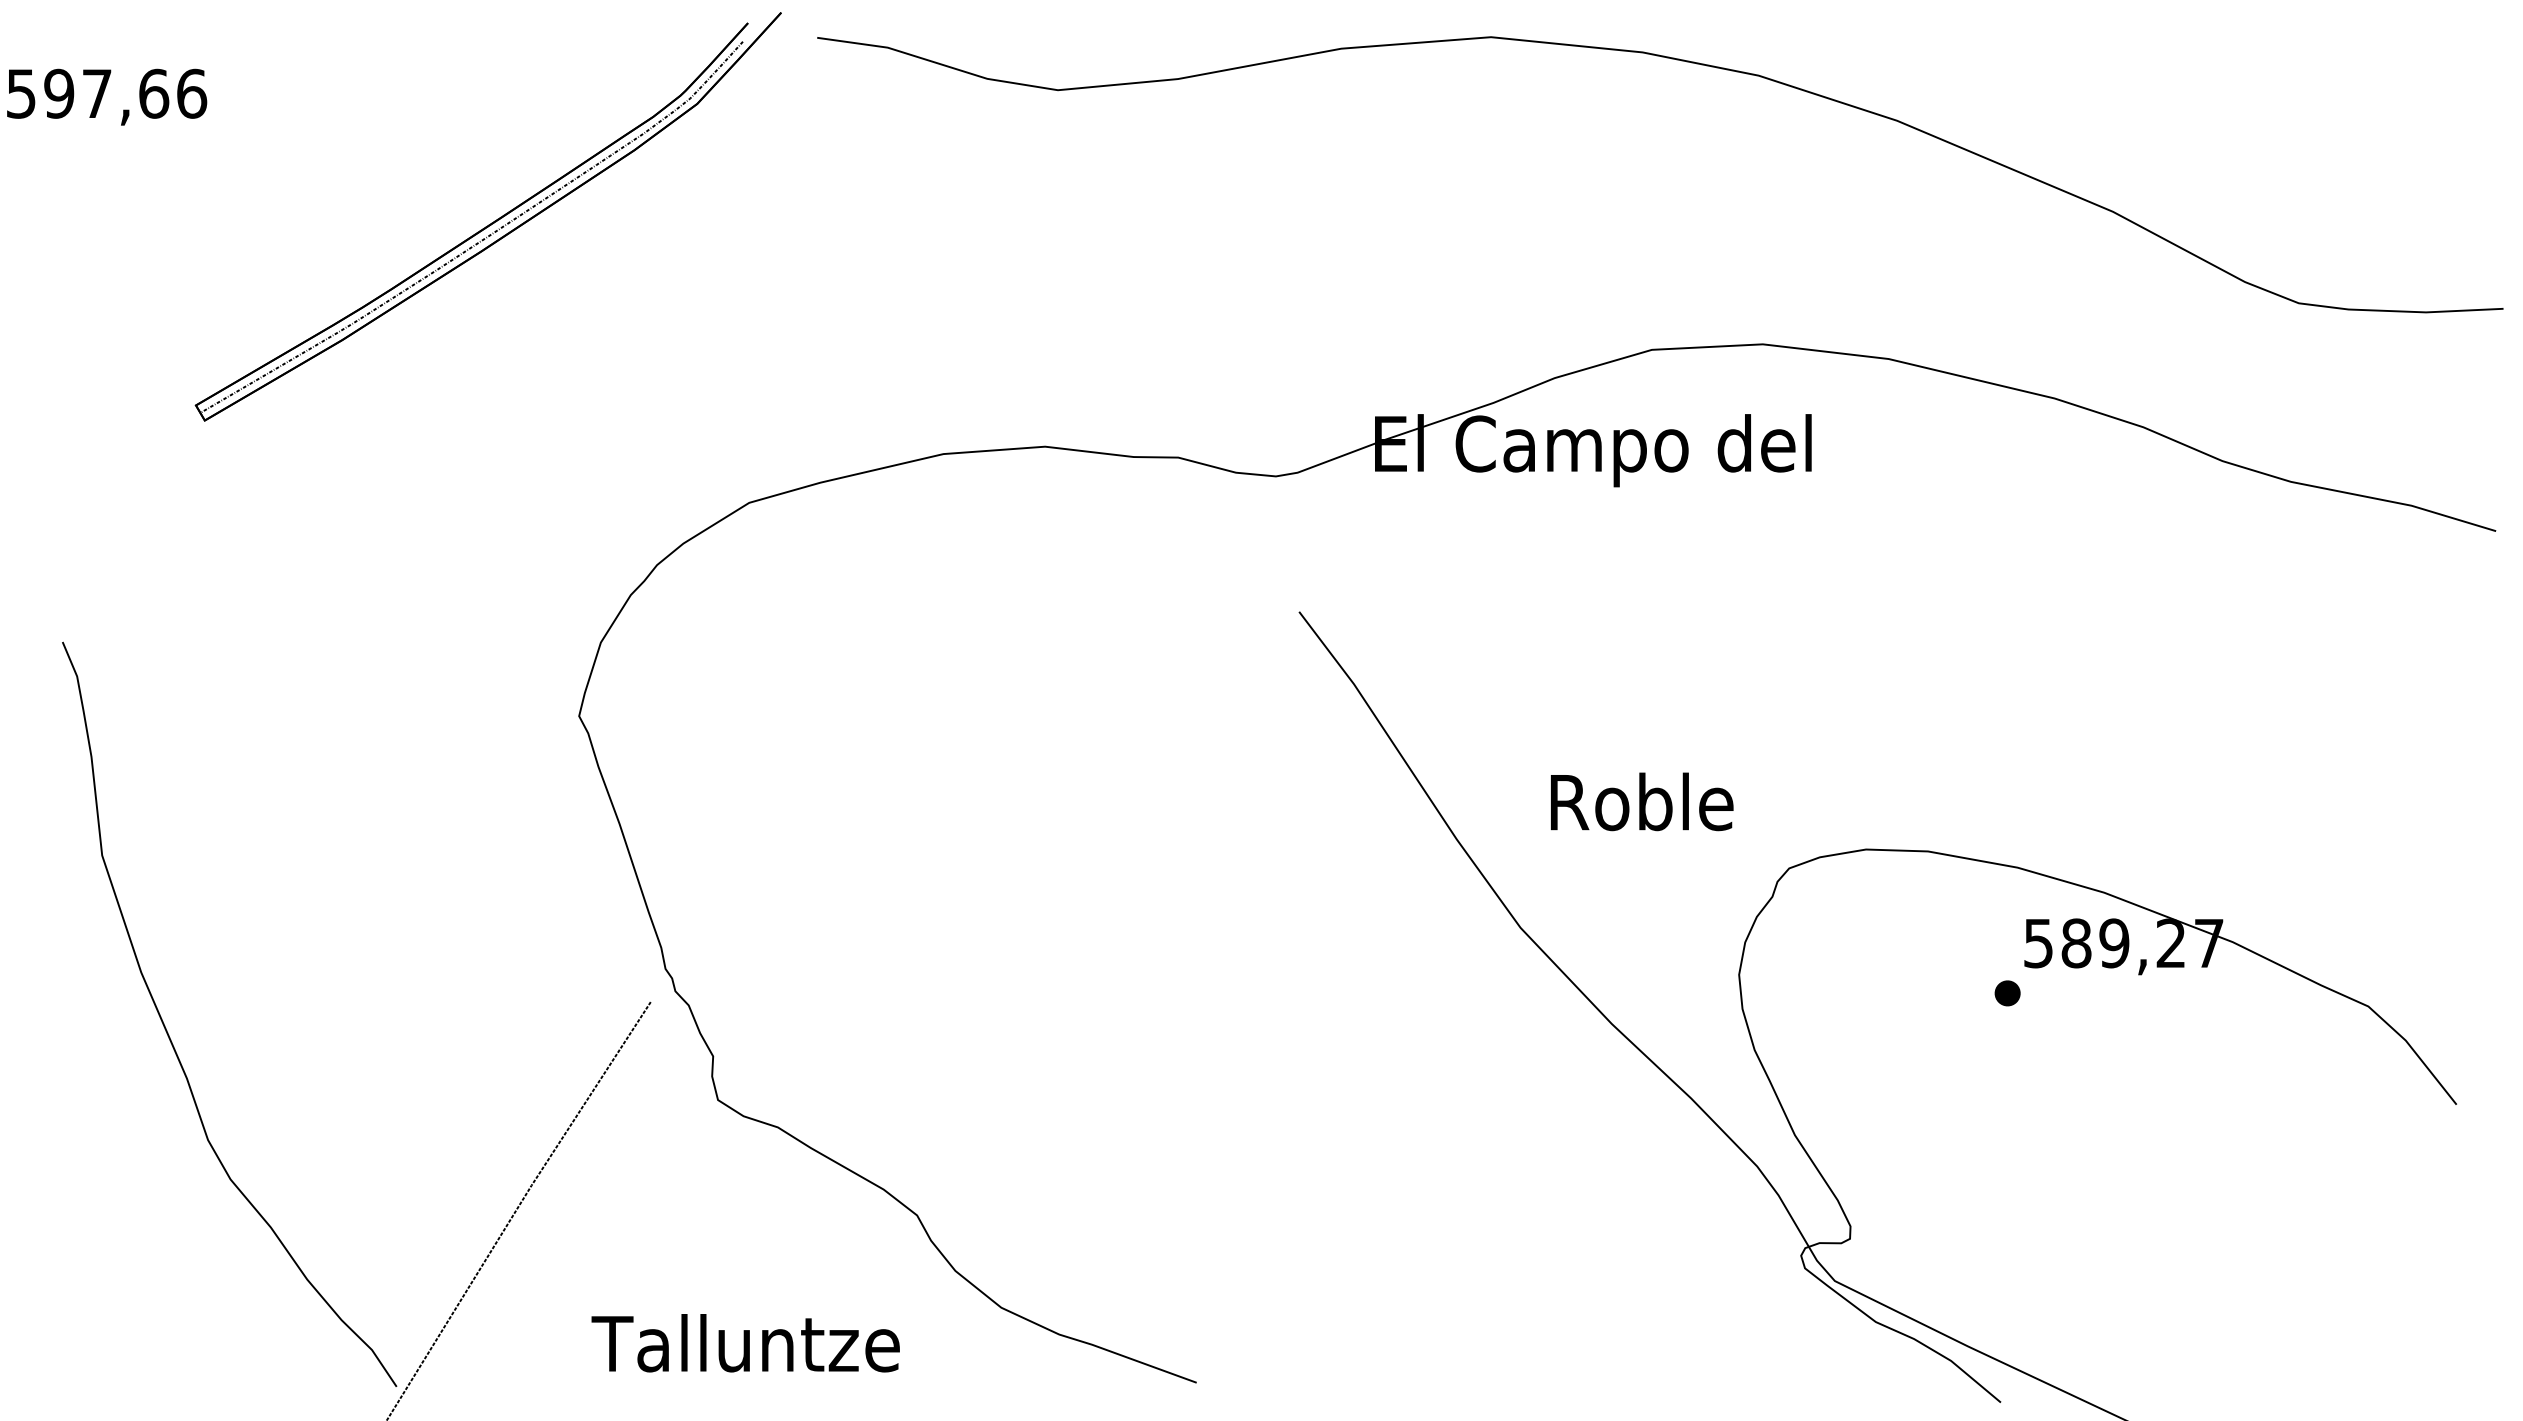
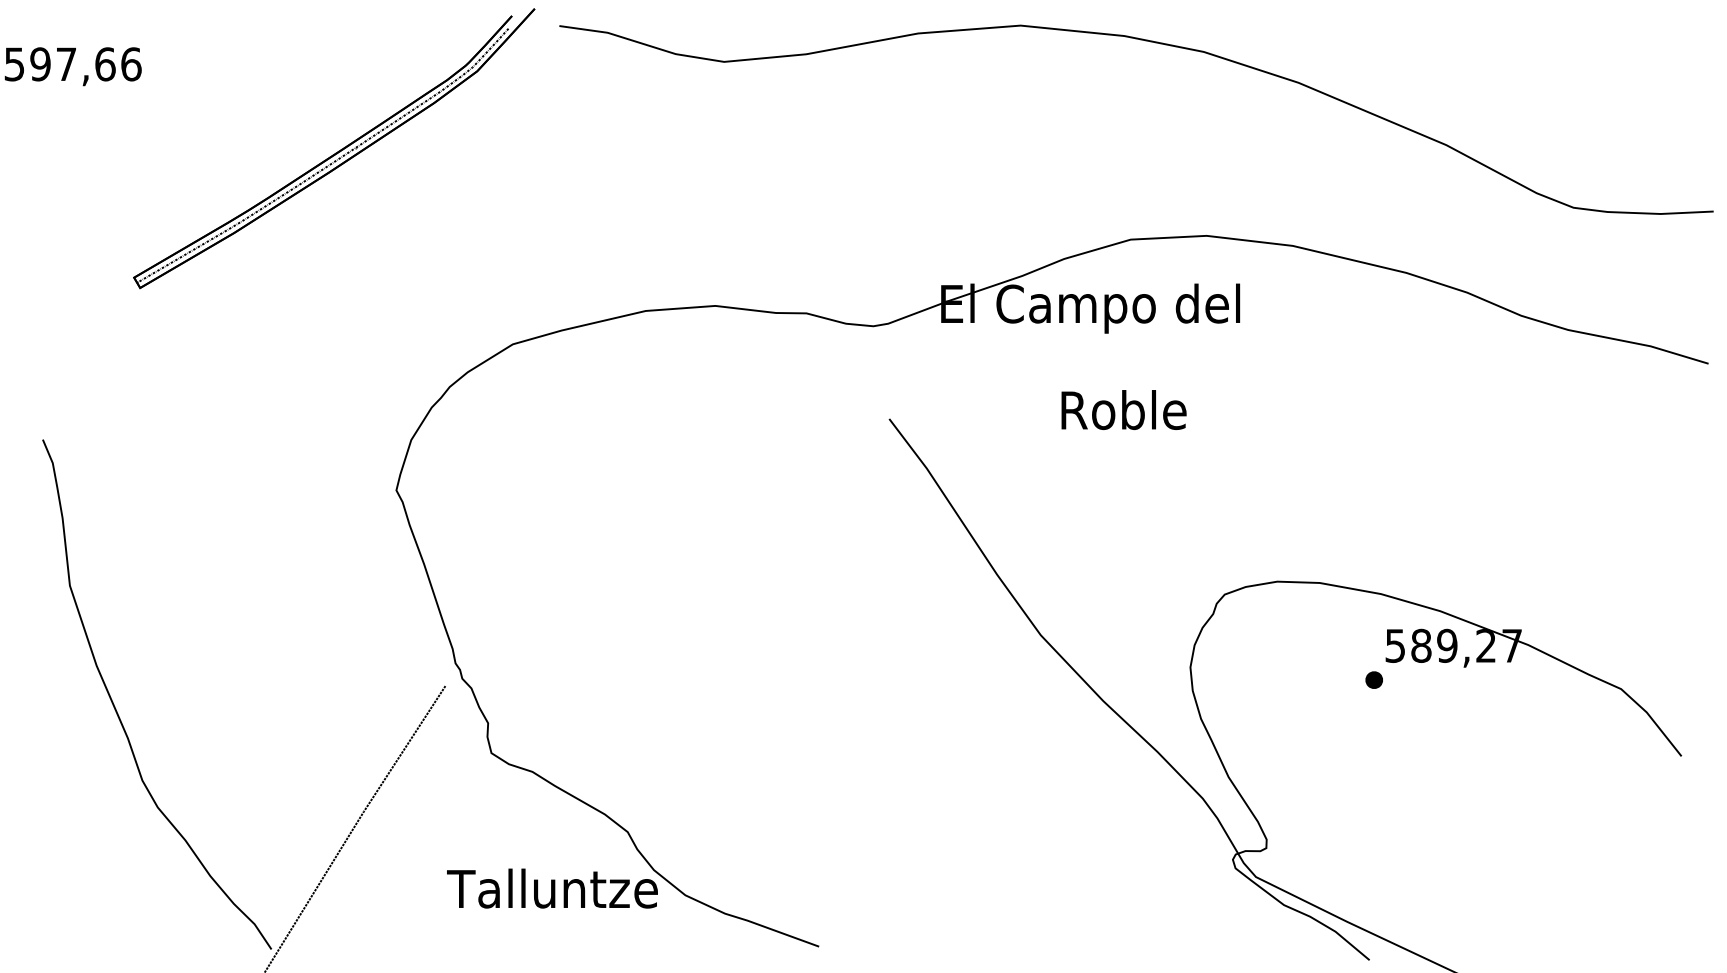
text: (1641, 801) -> (1123, 409), moved
text: (745, 1343) -> (552, 888), moved

